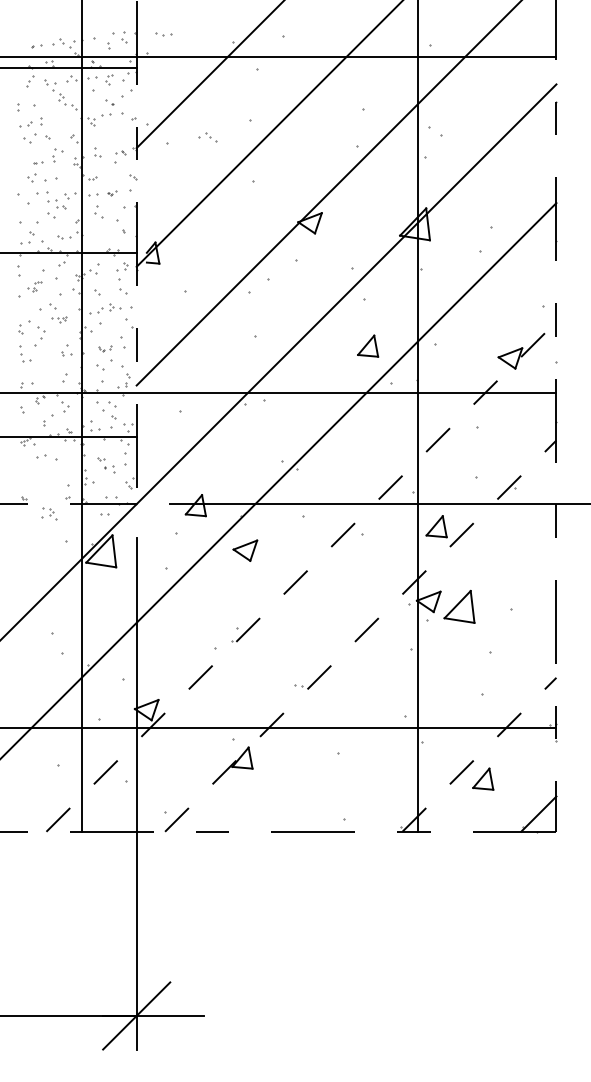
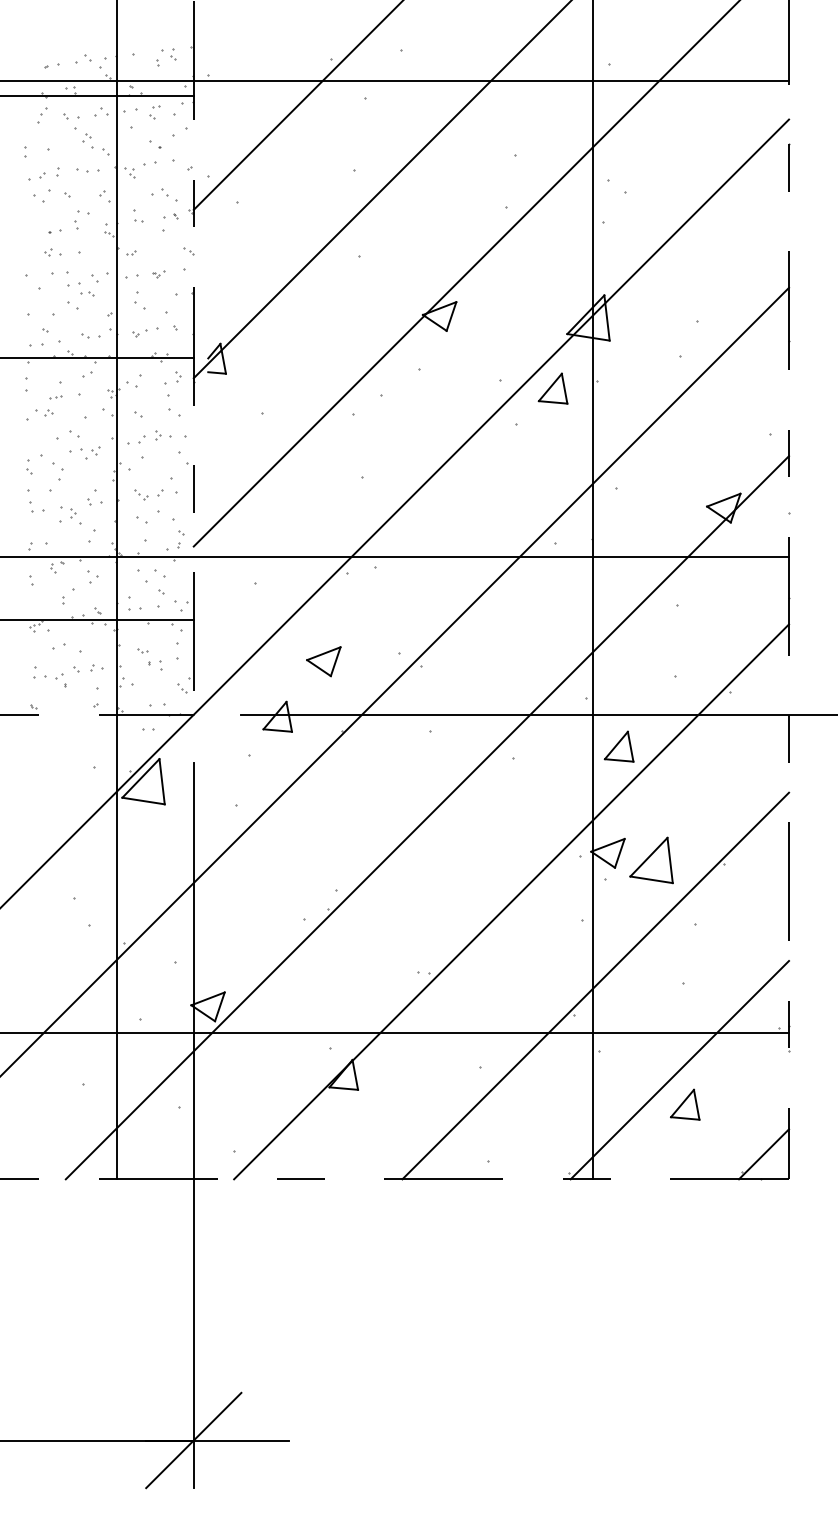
part: (163, 34) -> (87, 170), moved
part: (116, 40) -> (165, 57), size x0.71
part: (207, 137) -> (163, 194), moved
part: (37, 177) -> (53, 251), size x0.62
part: (102, 234) -> (145, 332), added
part: (34, 286) -> (48, 406), size x1.43
part: (59, 319) -> (84, 452), size x1.43
part: (368, 345) -> (553, 387), moved
part: (105, 348) -> (149, 494), size x1.43
part: (48, 476) -> (68, 675), added
part: (49, 513) -> (70, 515), moved
part: (245, 550) -> (323, 661), moved
line: (301, 576) -> (427, 817), dashed -> solid
line: (360, 636) -> (511, 902), dashed -> solid
line: (419, 695) -> (594, 986), added
line: (479, 754) -> (679, 1069), dashed -> solid

